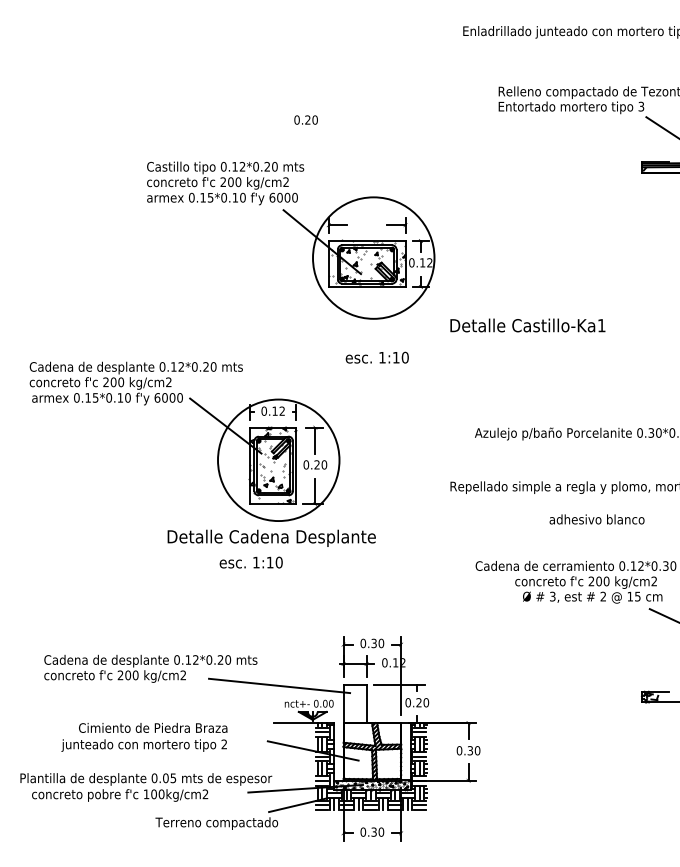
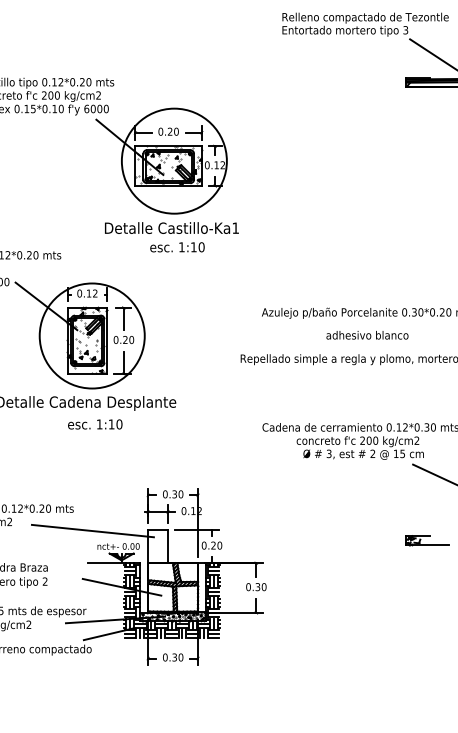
text: (305, 119) -> (168, 131), moved
text: (527, 325) -> (171, 228), moved
text: (596, 519) -> (366, 335), moved
text: (250, 562) -> (94, 424), moved

